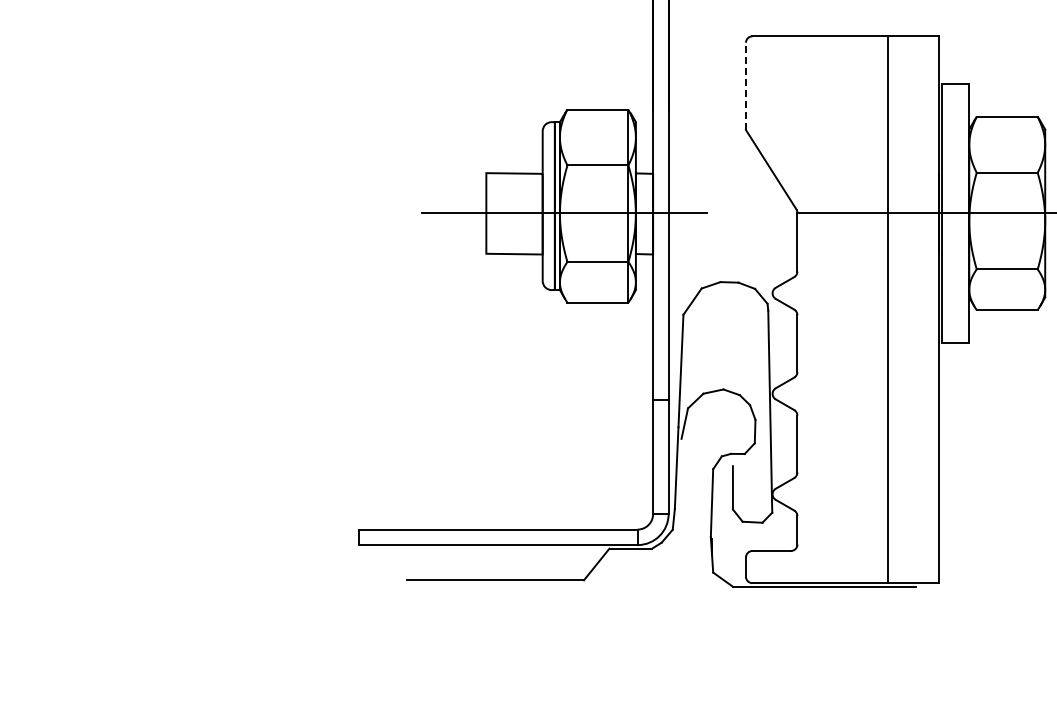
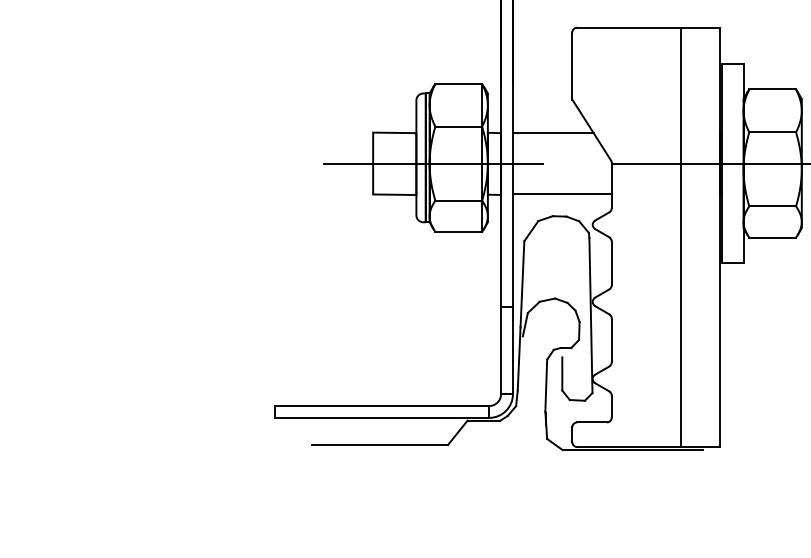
line: (745, 86) -> (571, 66), dashed -> solid
line: (720, 173) -> (552, 132), added
line: (732, 252) -> (561, 193), added

